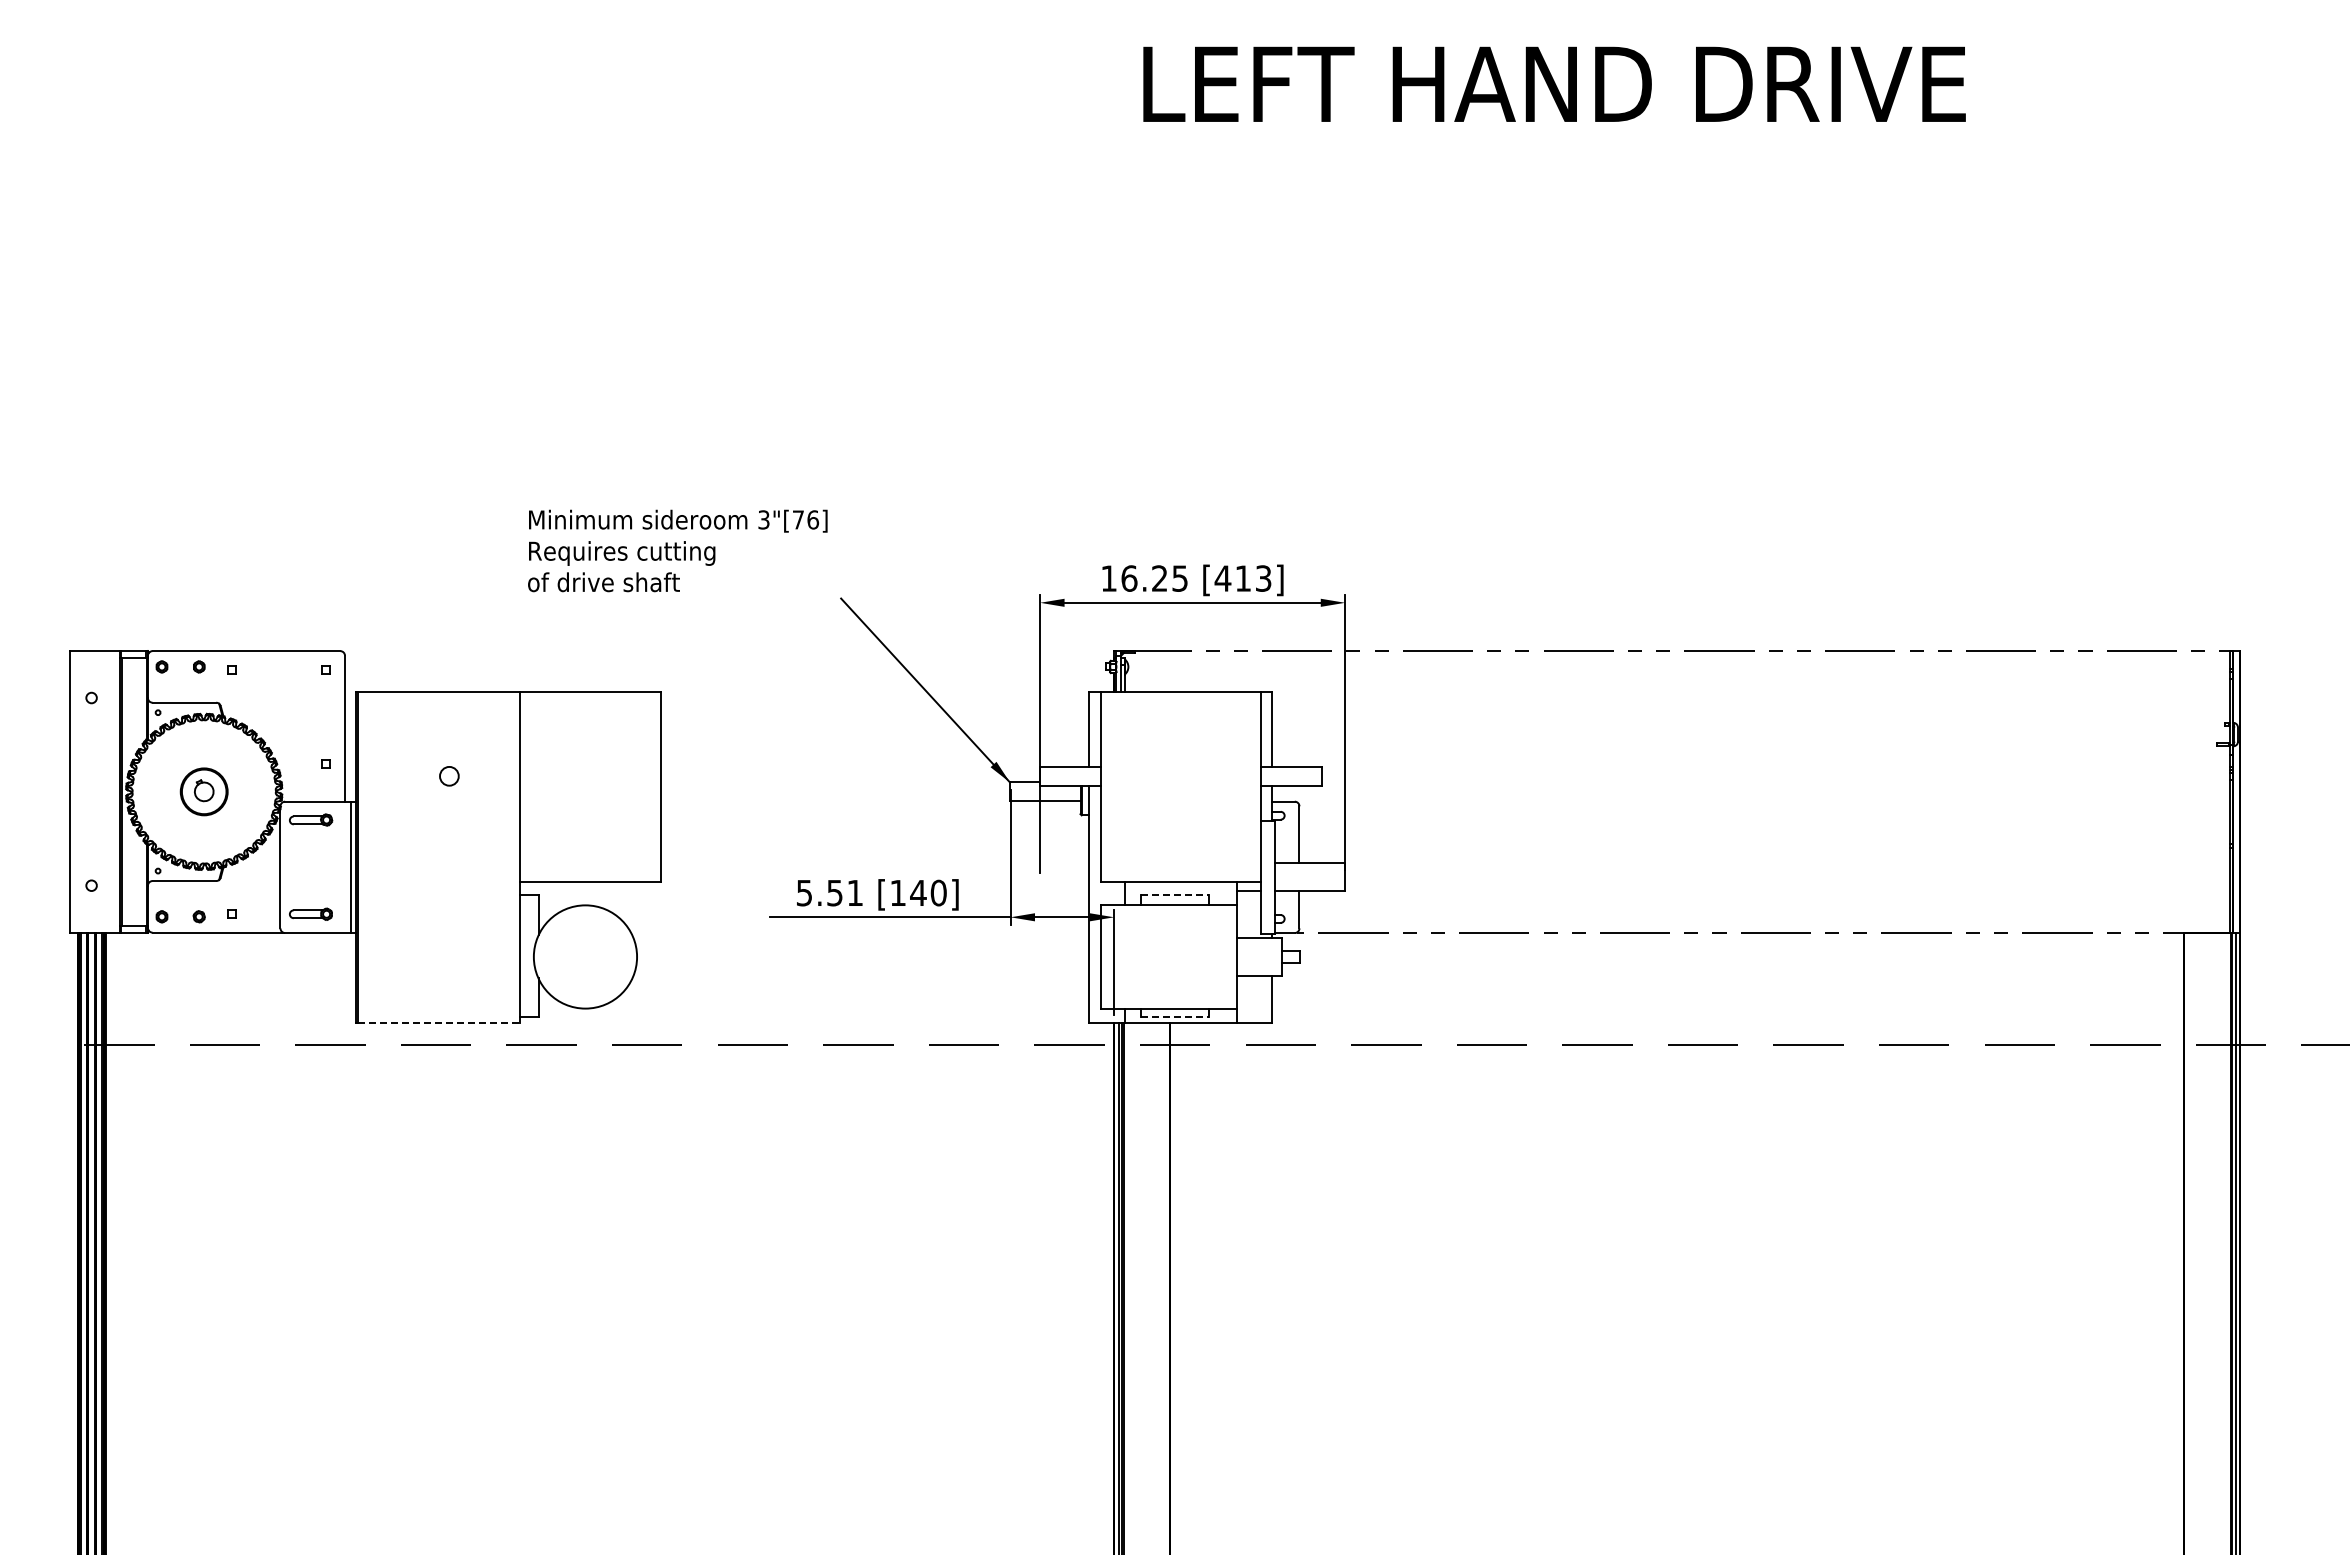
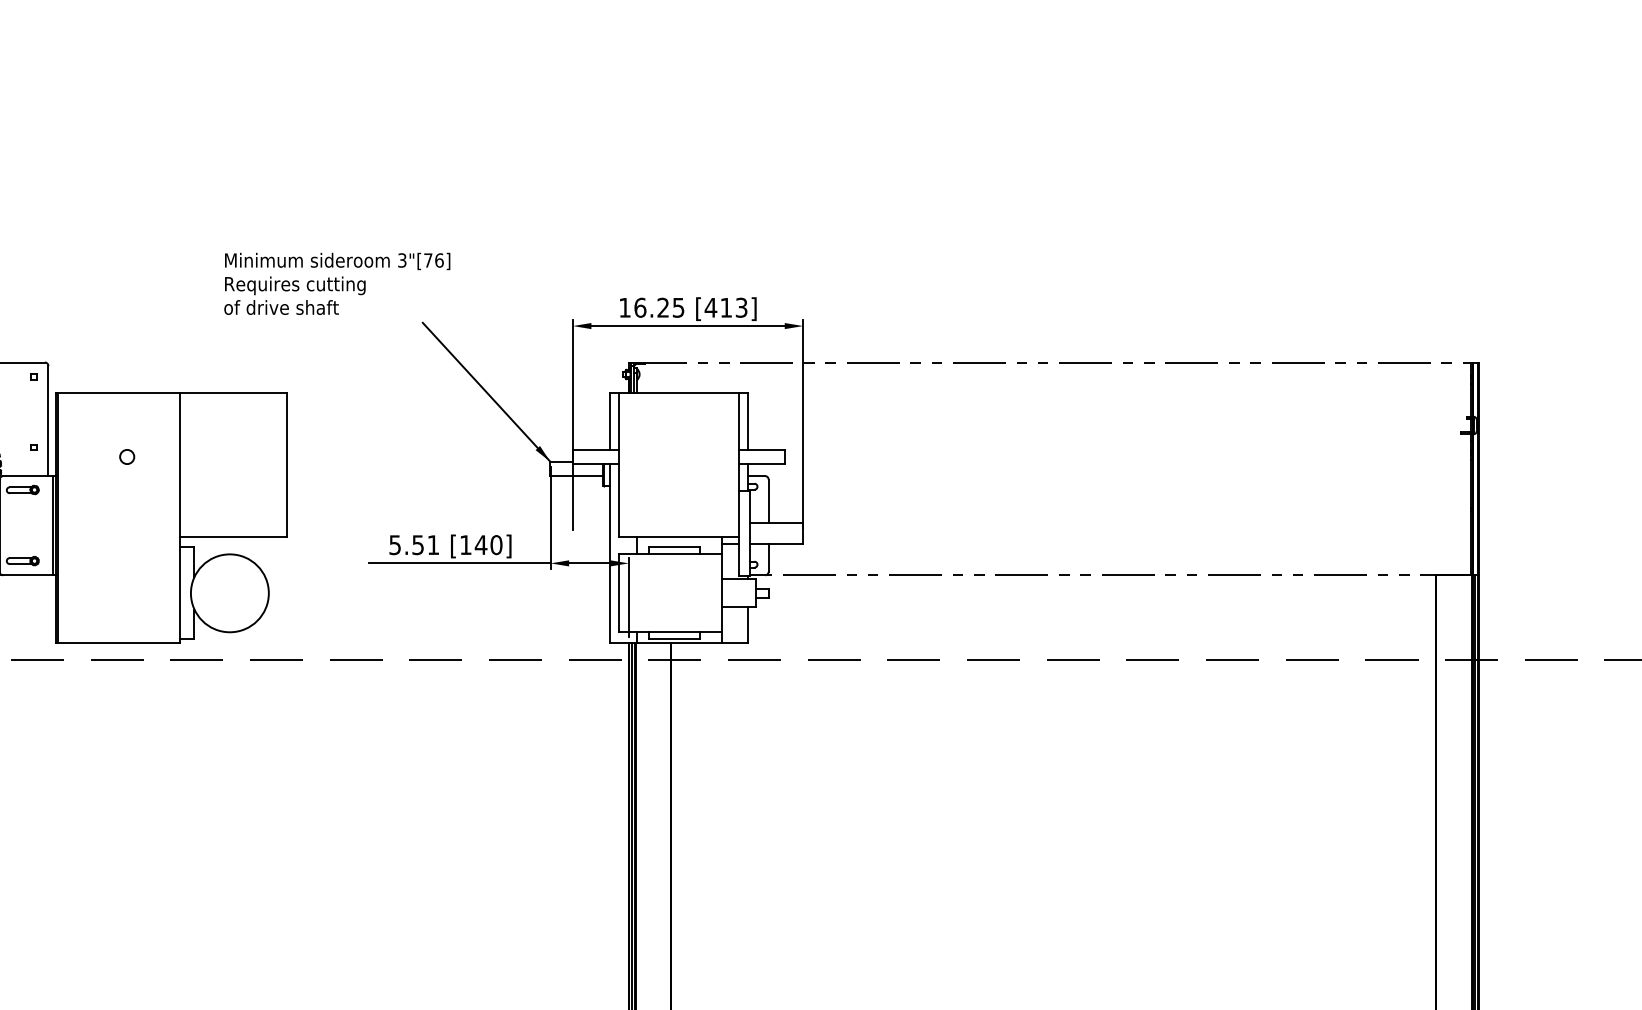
text: (677, 550) -> (337, 283), moved
line: (1175, 895) -> (675, 546), dashed -> solid
line: (1175, 1017) -> (675, 638), dashed -> solid
line: (438, 1022) -> (118, 642), dashed -> solid

